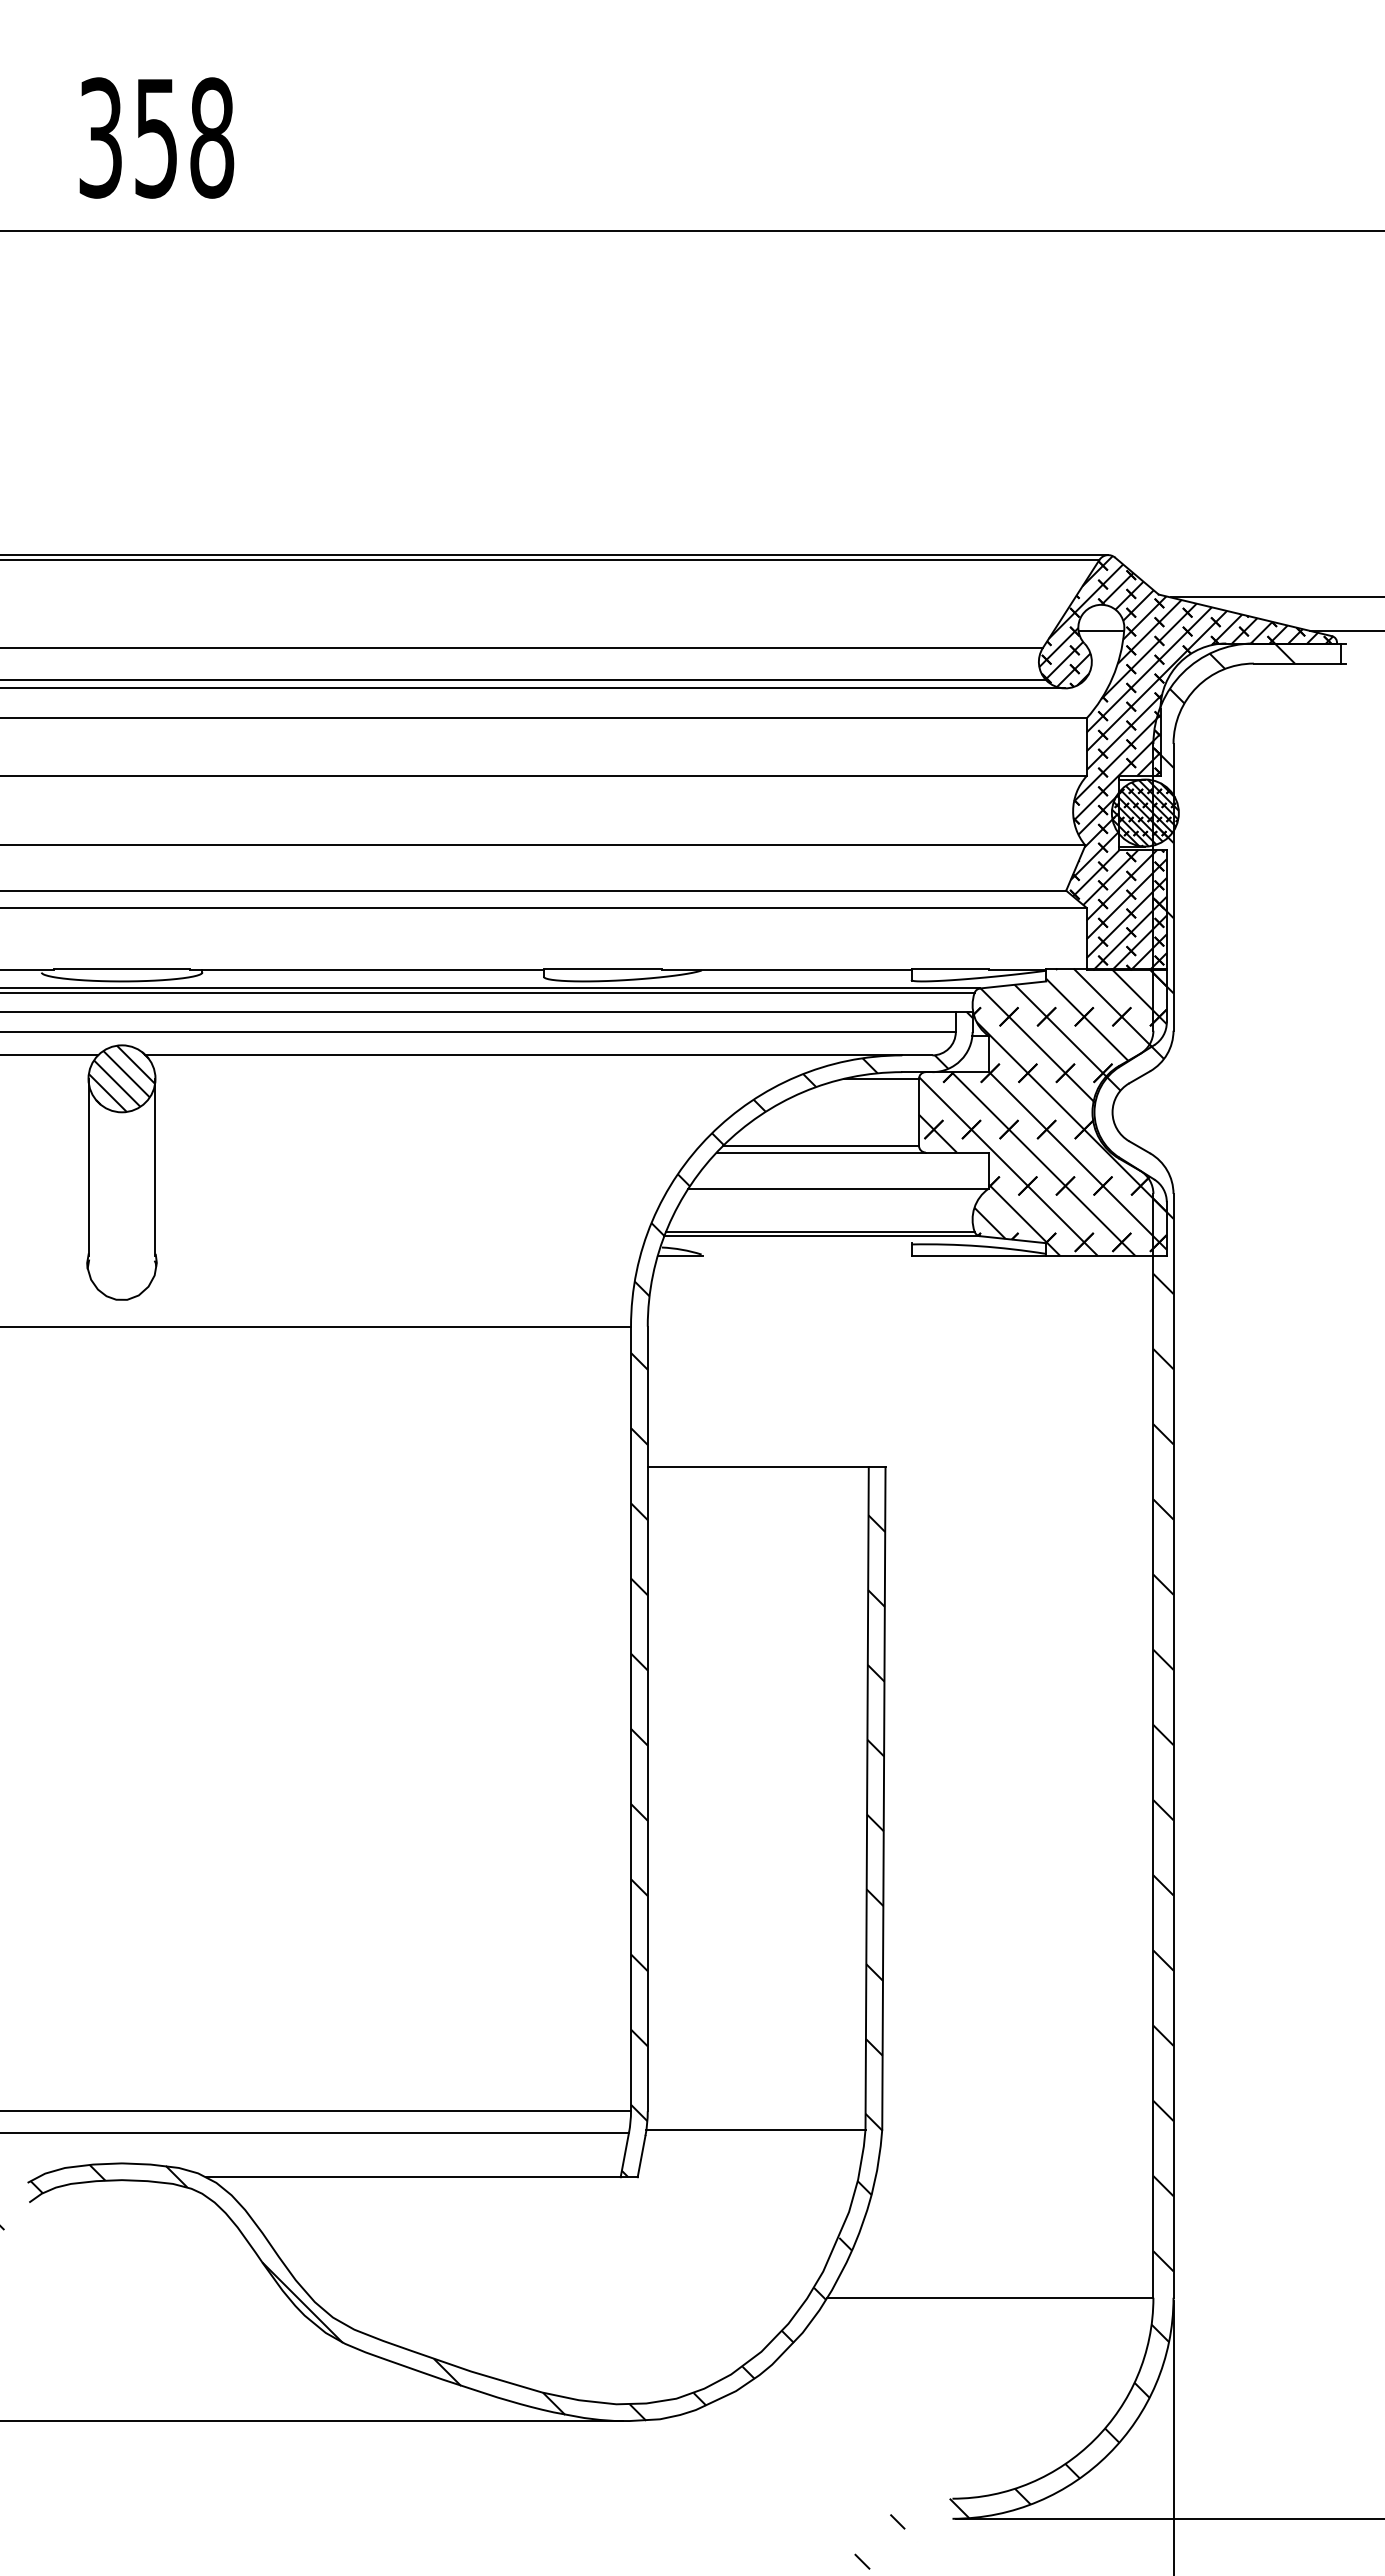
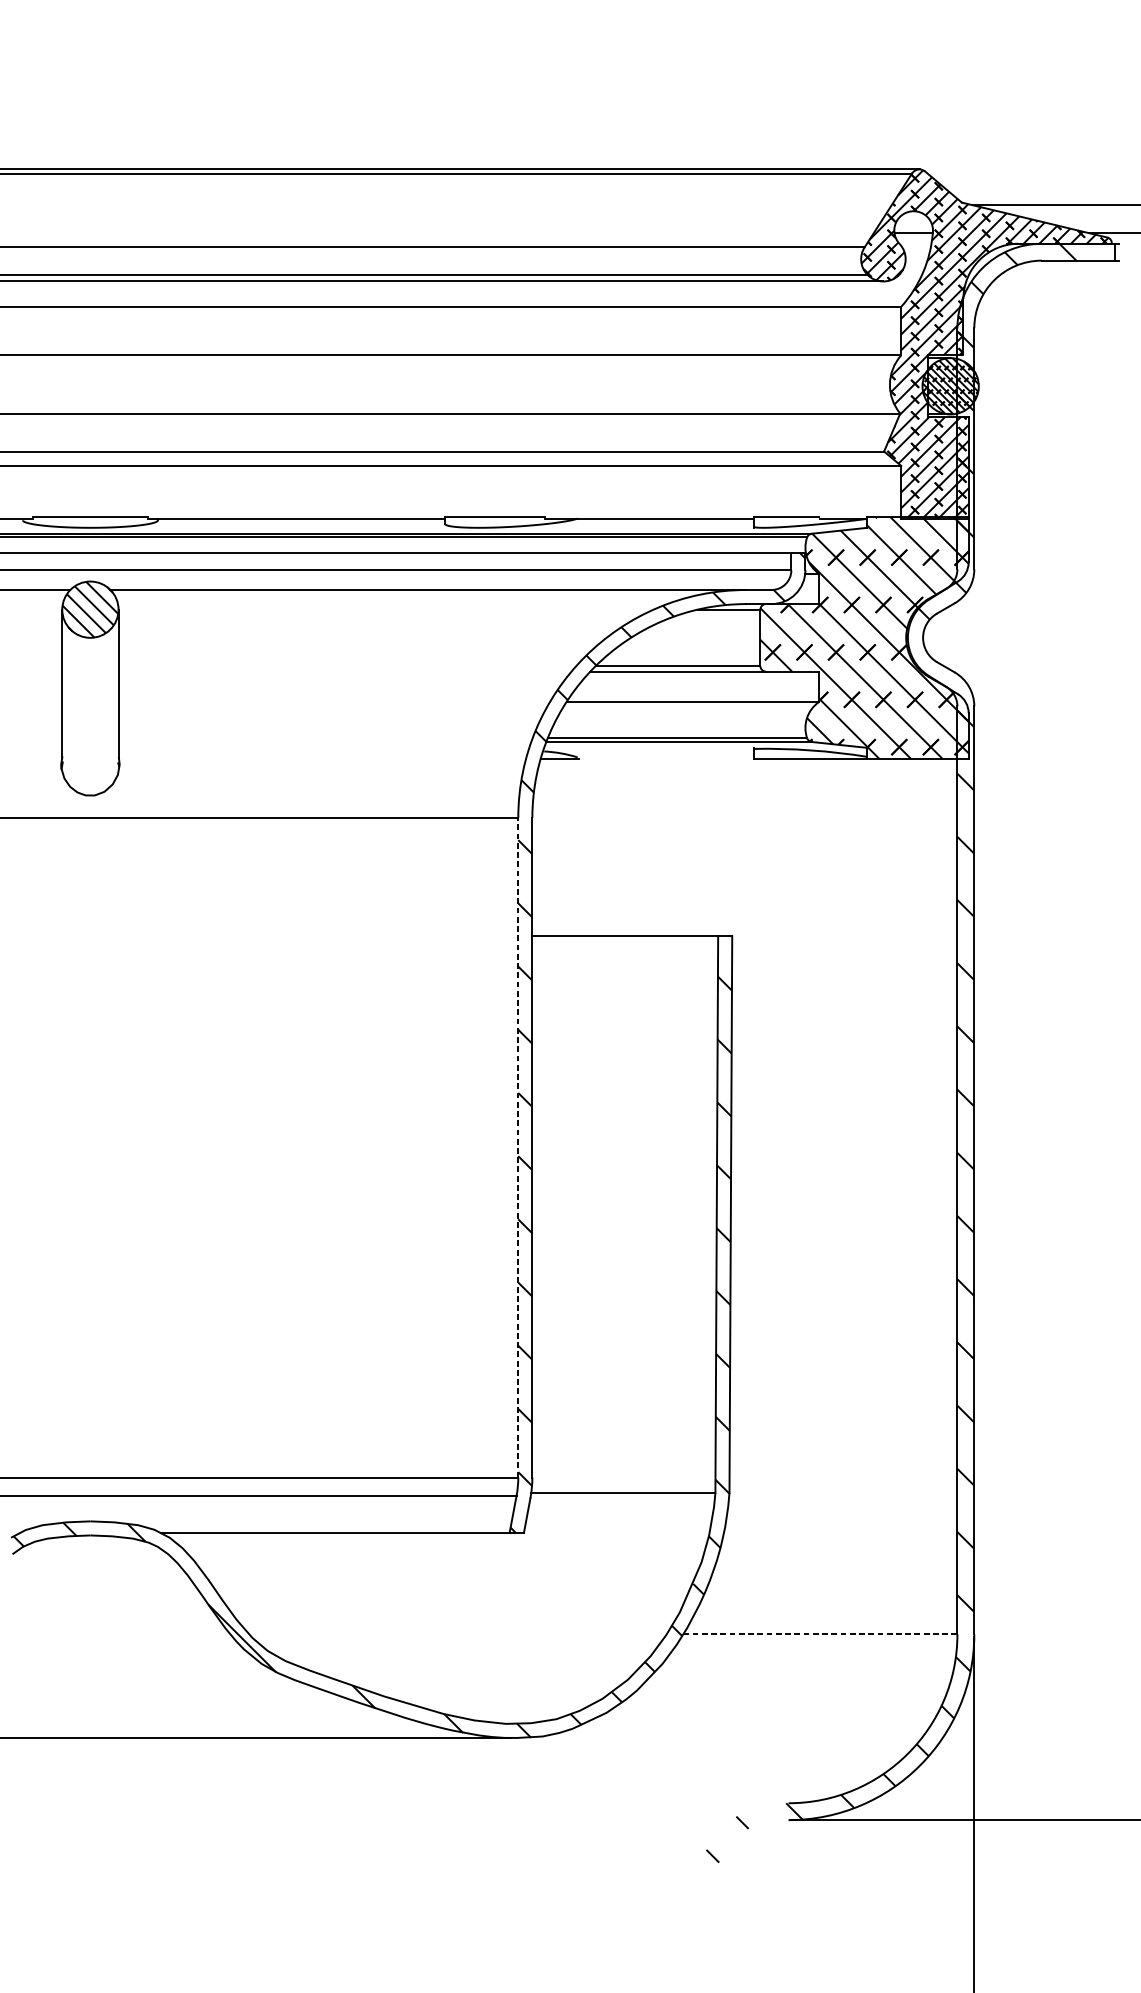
line: (631, 1718) -> (518, 1147), solid -> dashed
line: (990, 2297) -> (820, 1634), solid -> dashed

